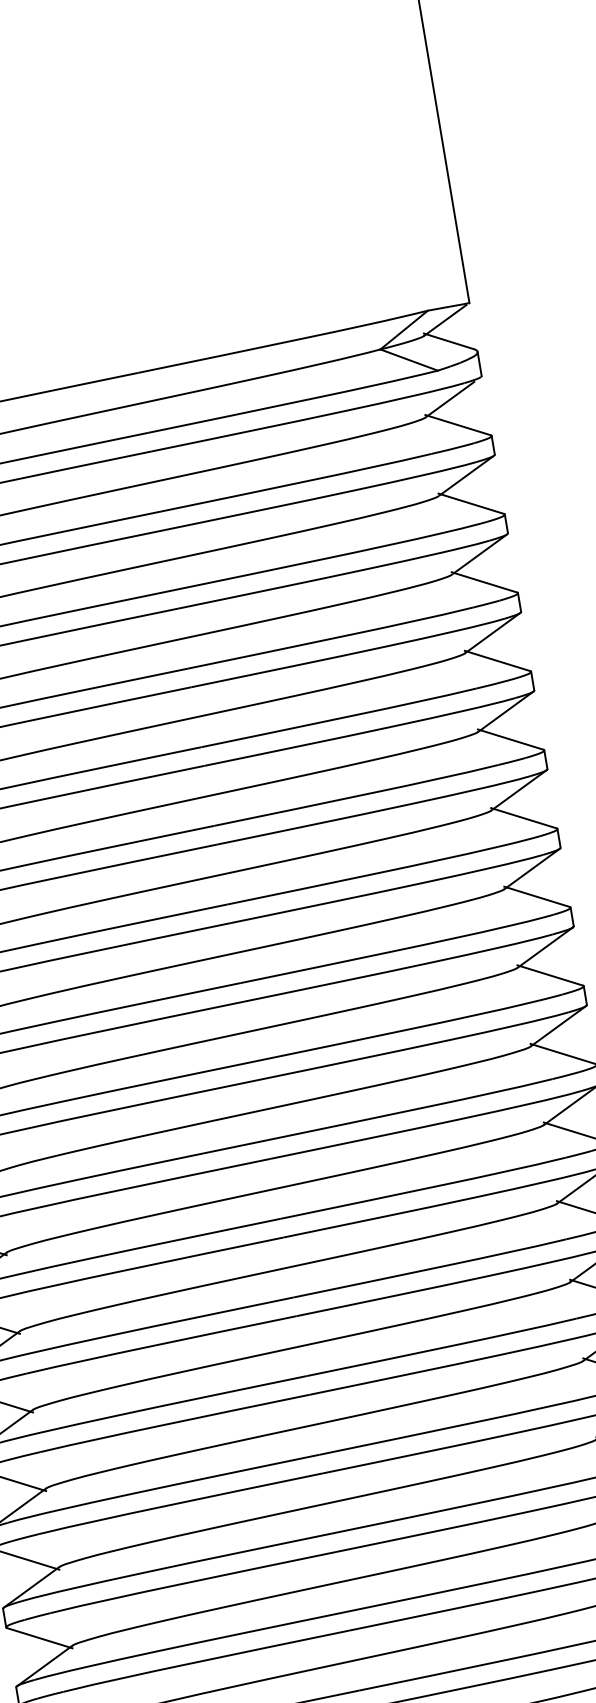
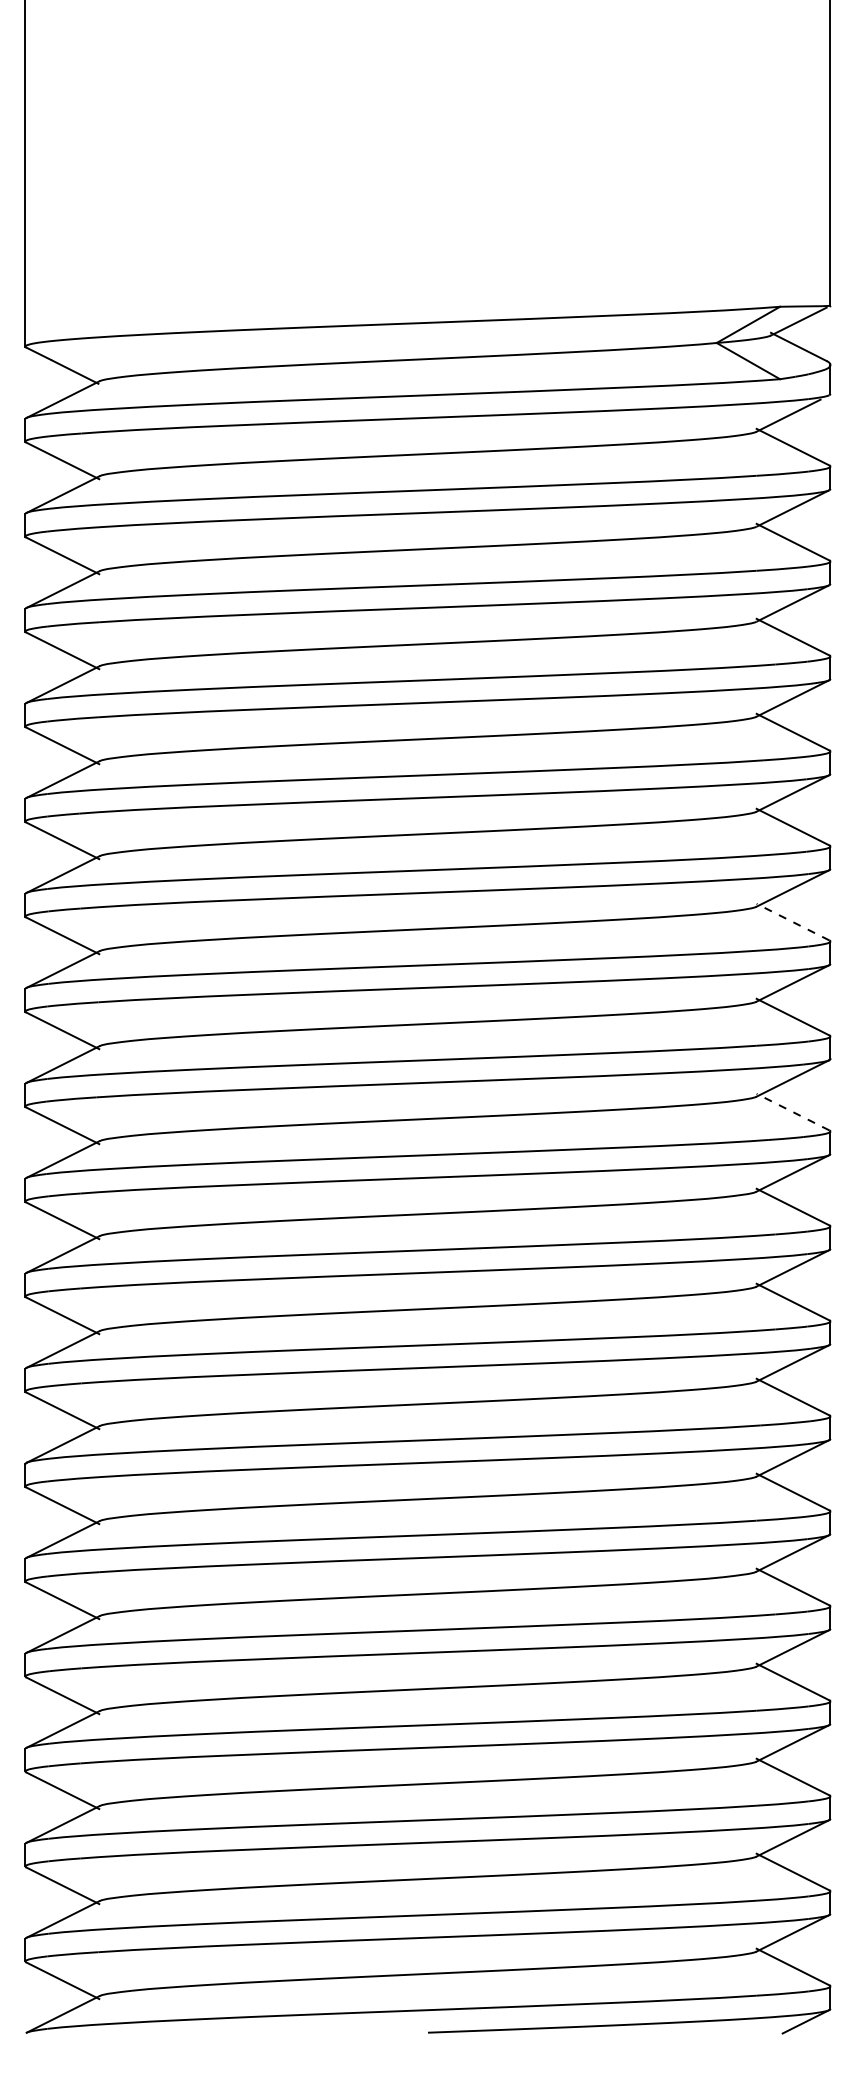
line: (524, 818) -> (793, 922), solid -> dashed
line: (550, 975) -> (793, 1112), solid -> dashed

